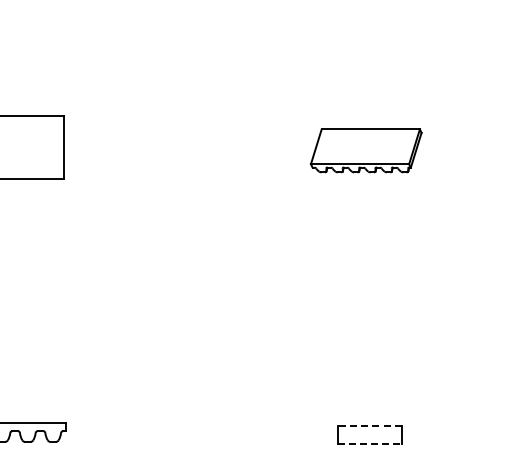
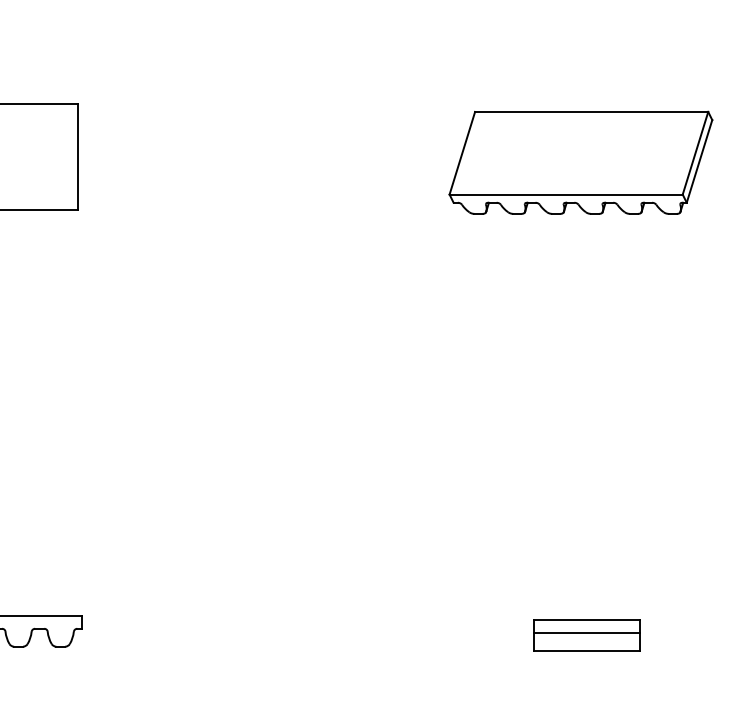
part: (366, 150) -> (581, 162), size x1.43
line: (369, 425) -> (586, 619), dashed -> solid
line: (369, 433) -> (586, 632), added
line: (369, 444) -> (586, 650), dashed -> solid

